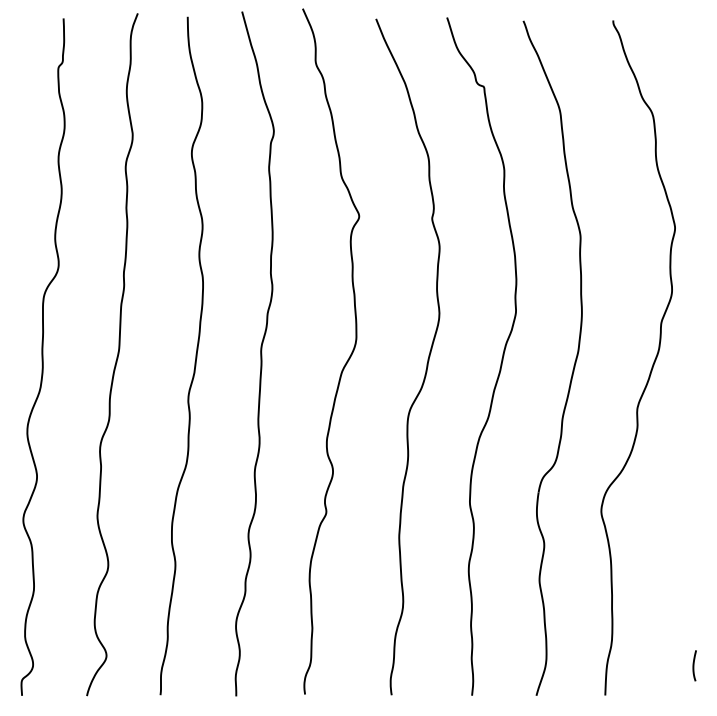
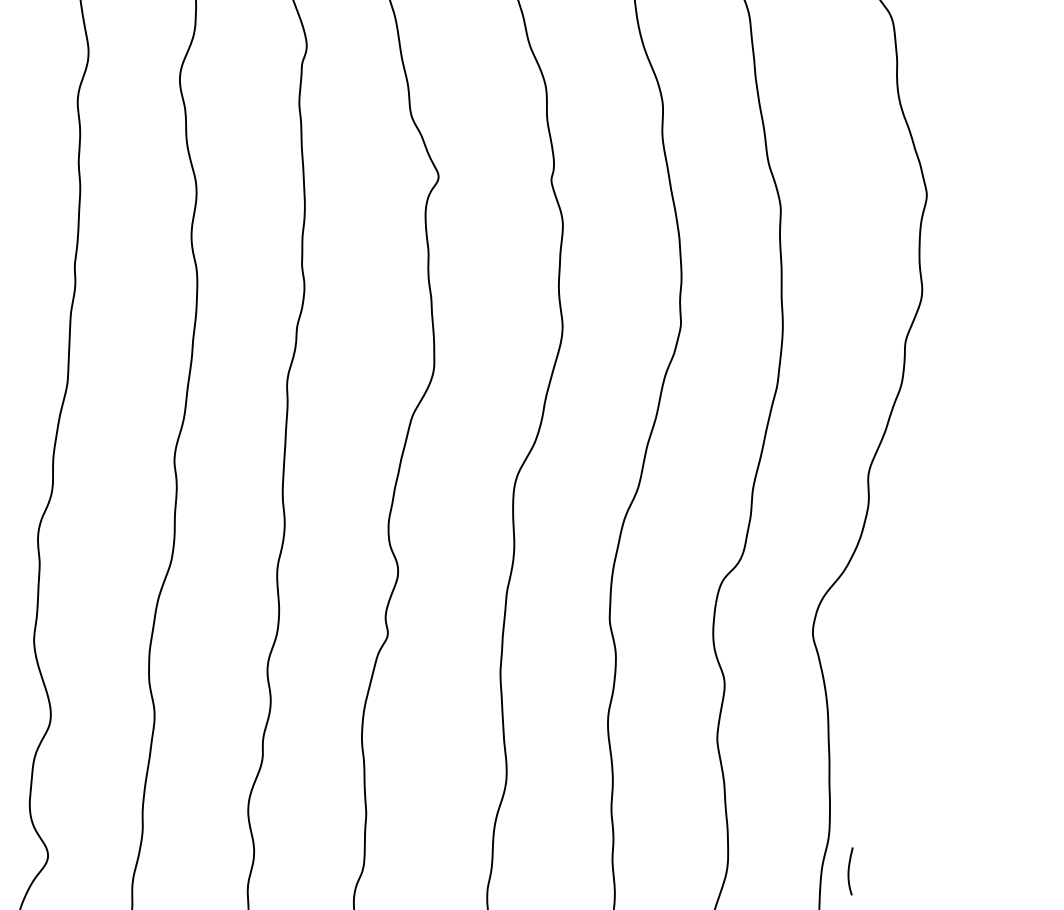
curve: (694, 665) -> (850, 870), moved

